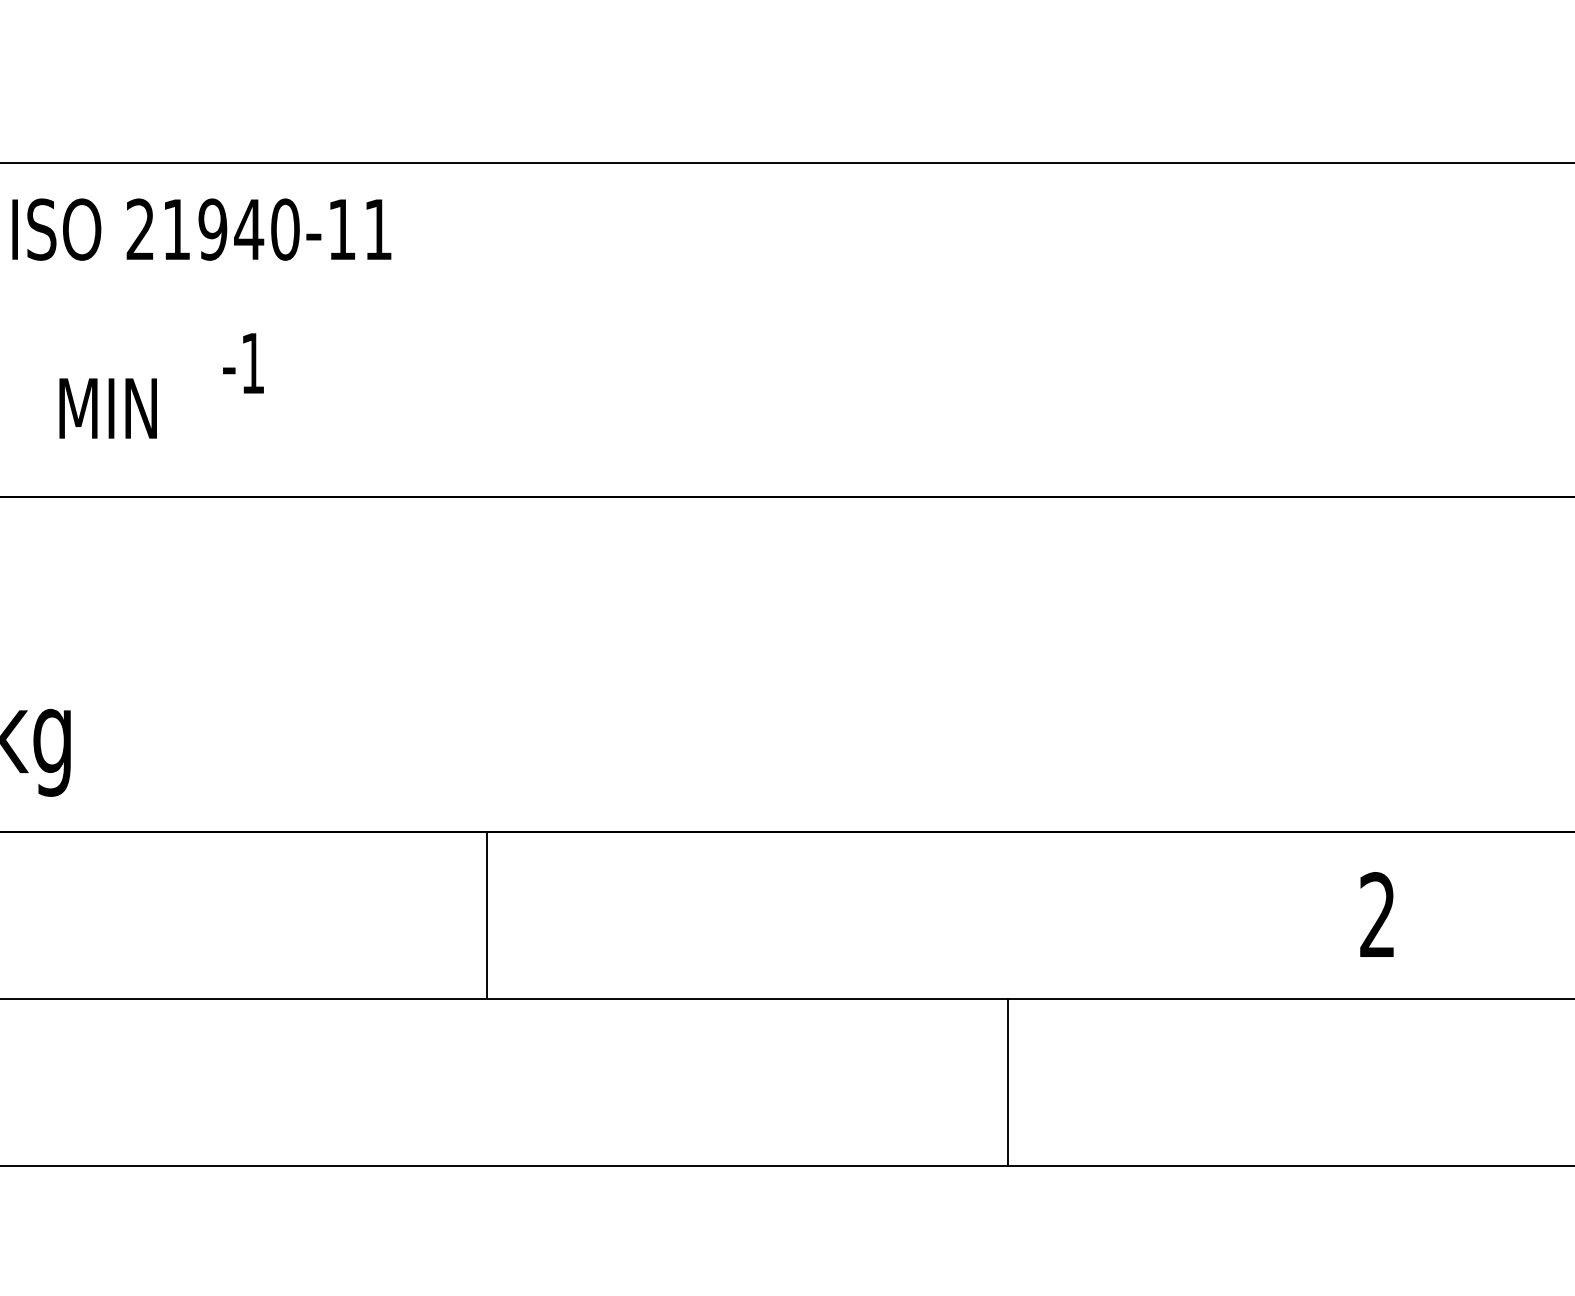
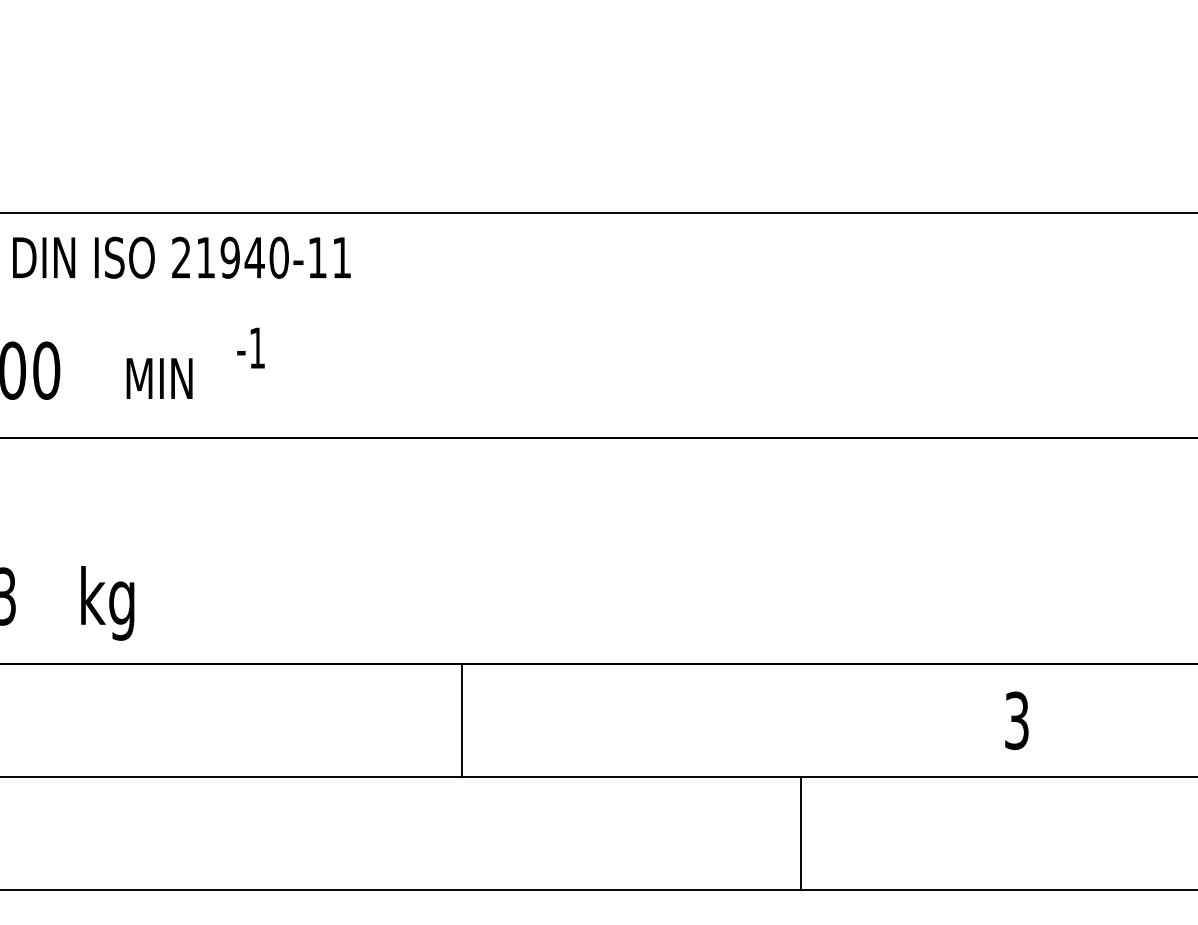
line: (487, 914) -> (462, 720), moved
text: (1377, 914) -> (1016, 720), 2 -> 3
line: (1008, 1082) -> (801, 833), moved

